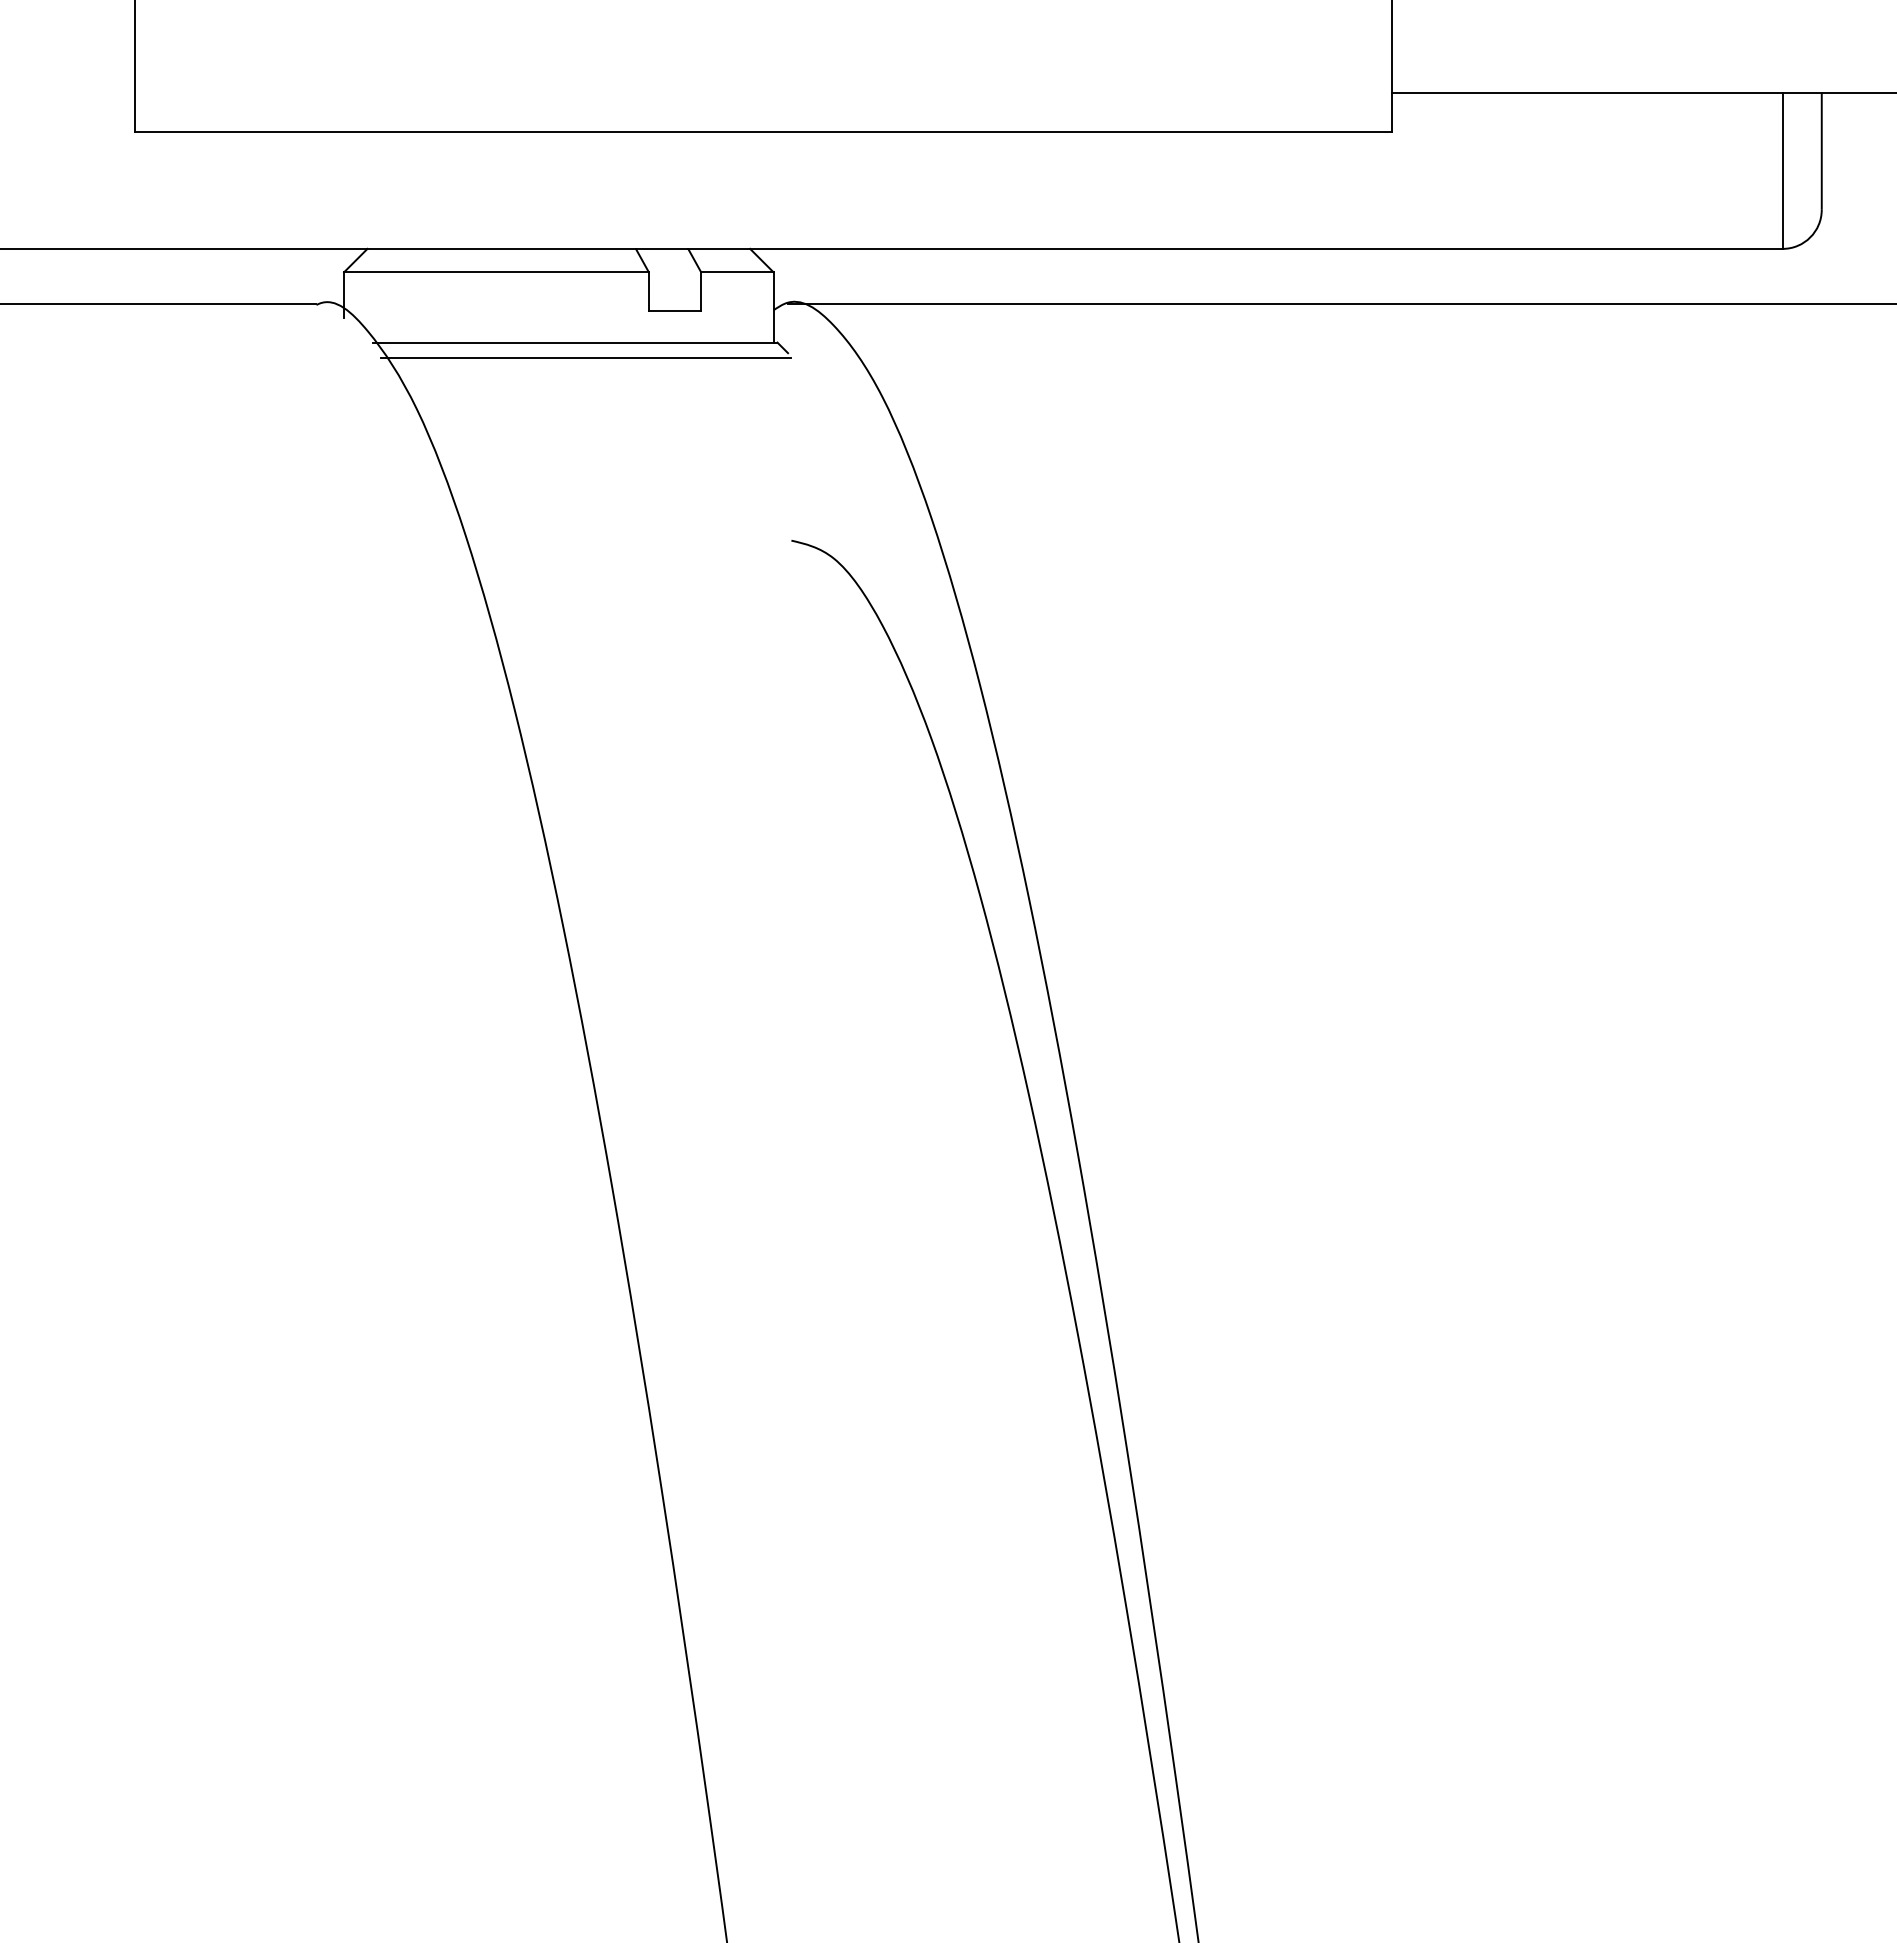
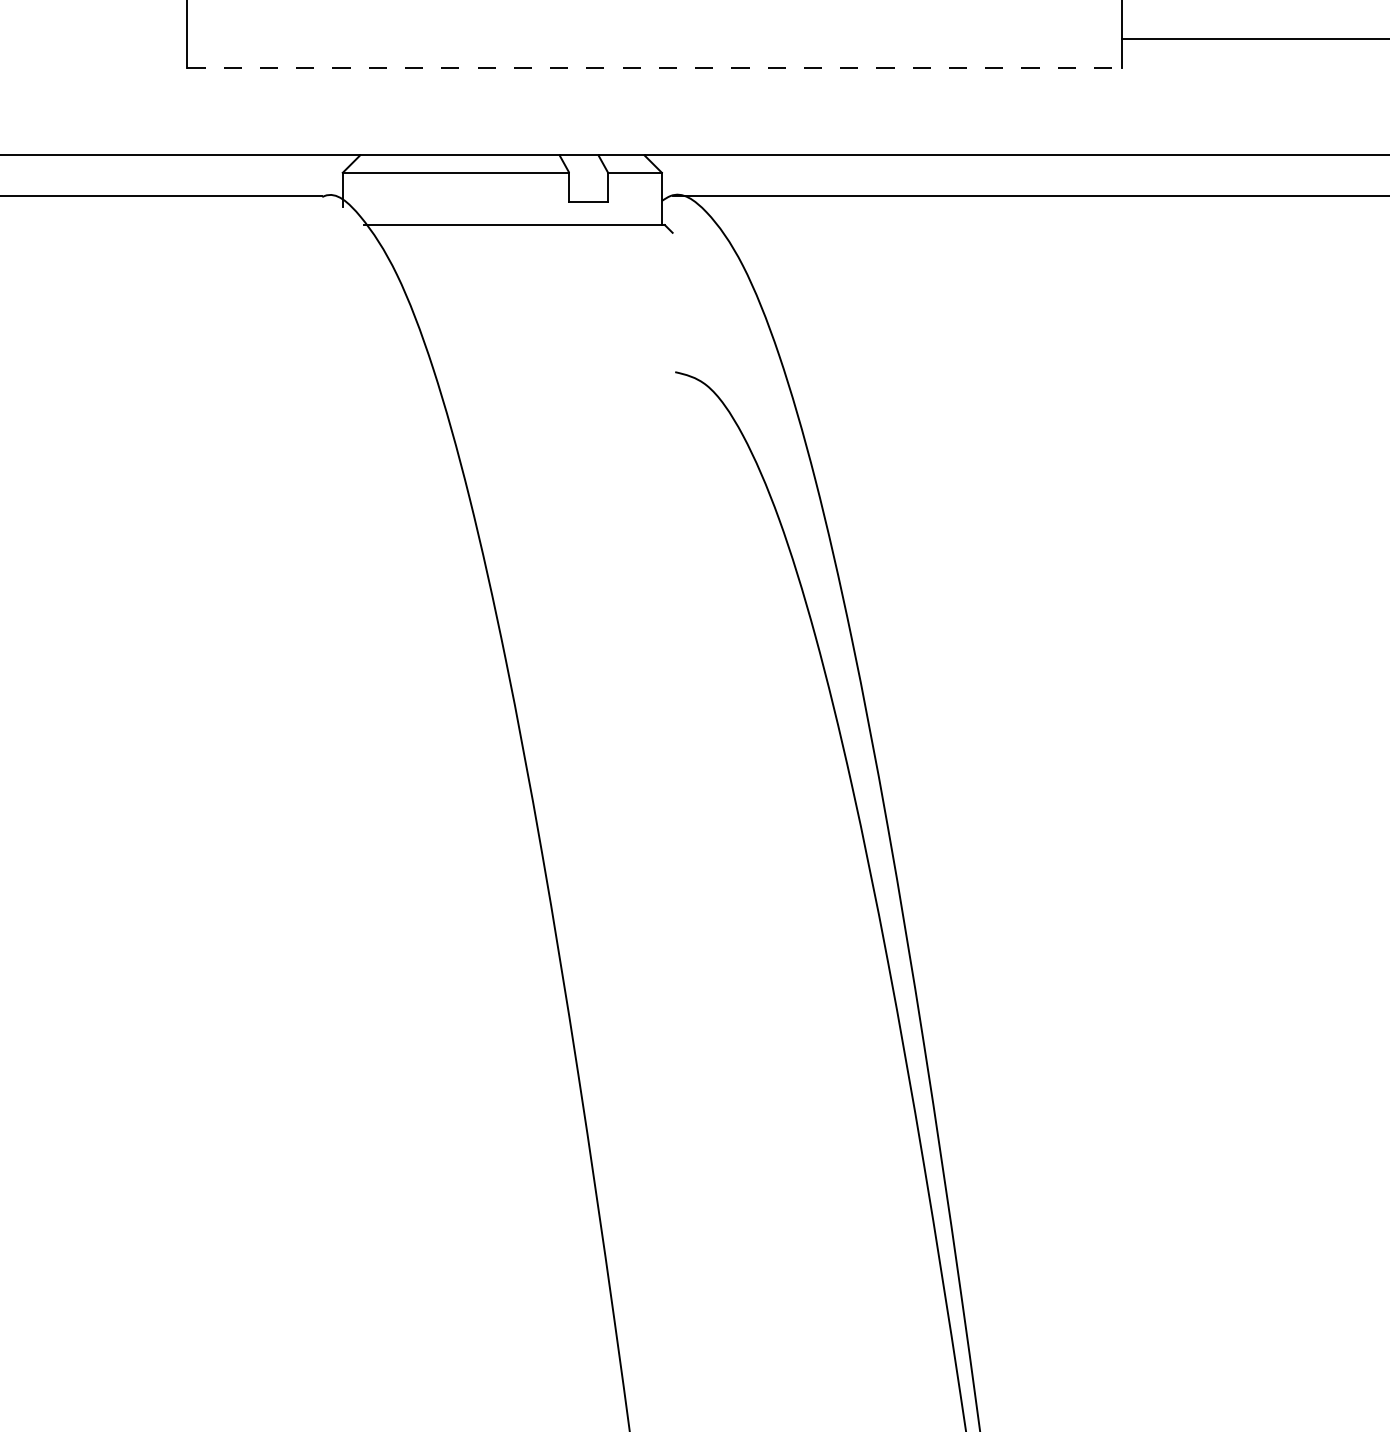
line: (763, 131) -> (654, 68), solid -> dashed
line: (586, 358) -> (522, 236), removed

